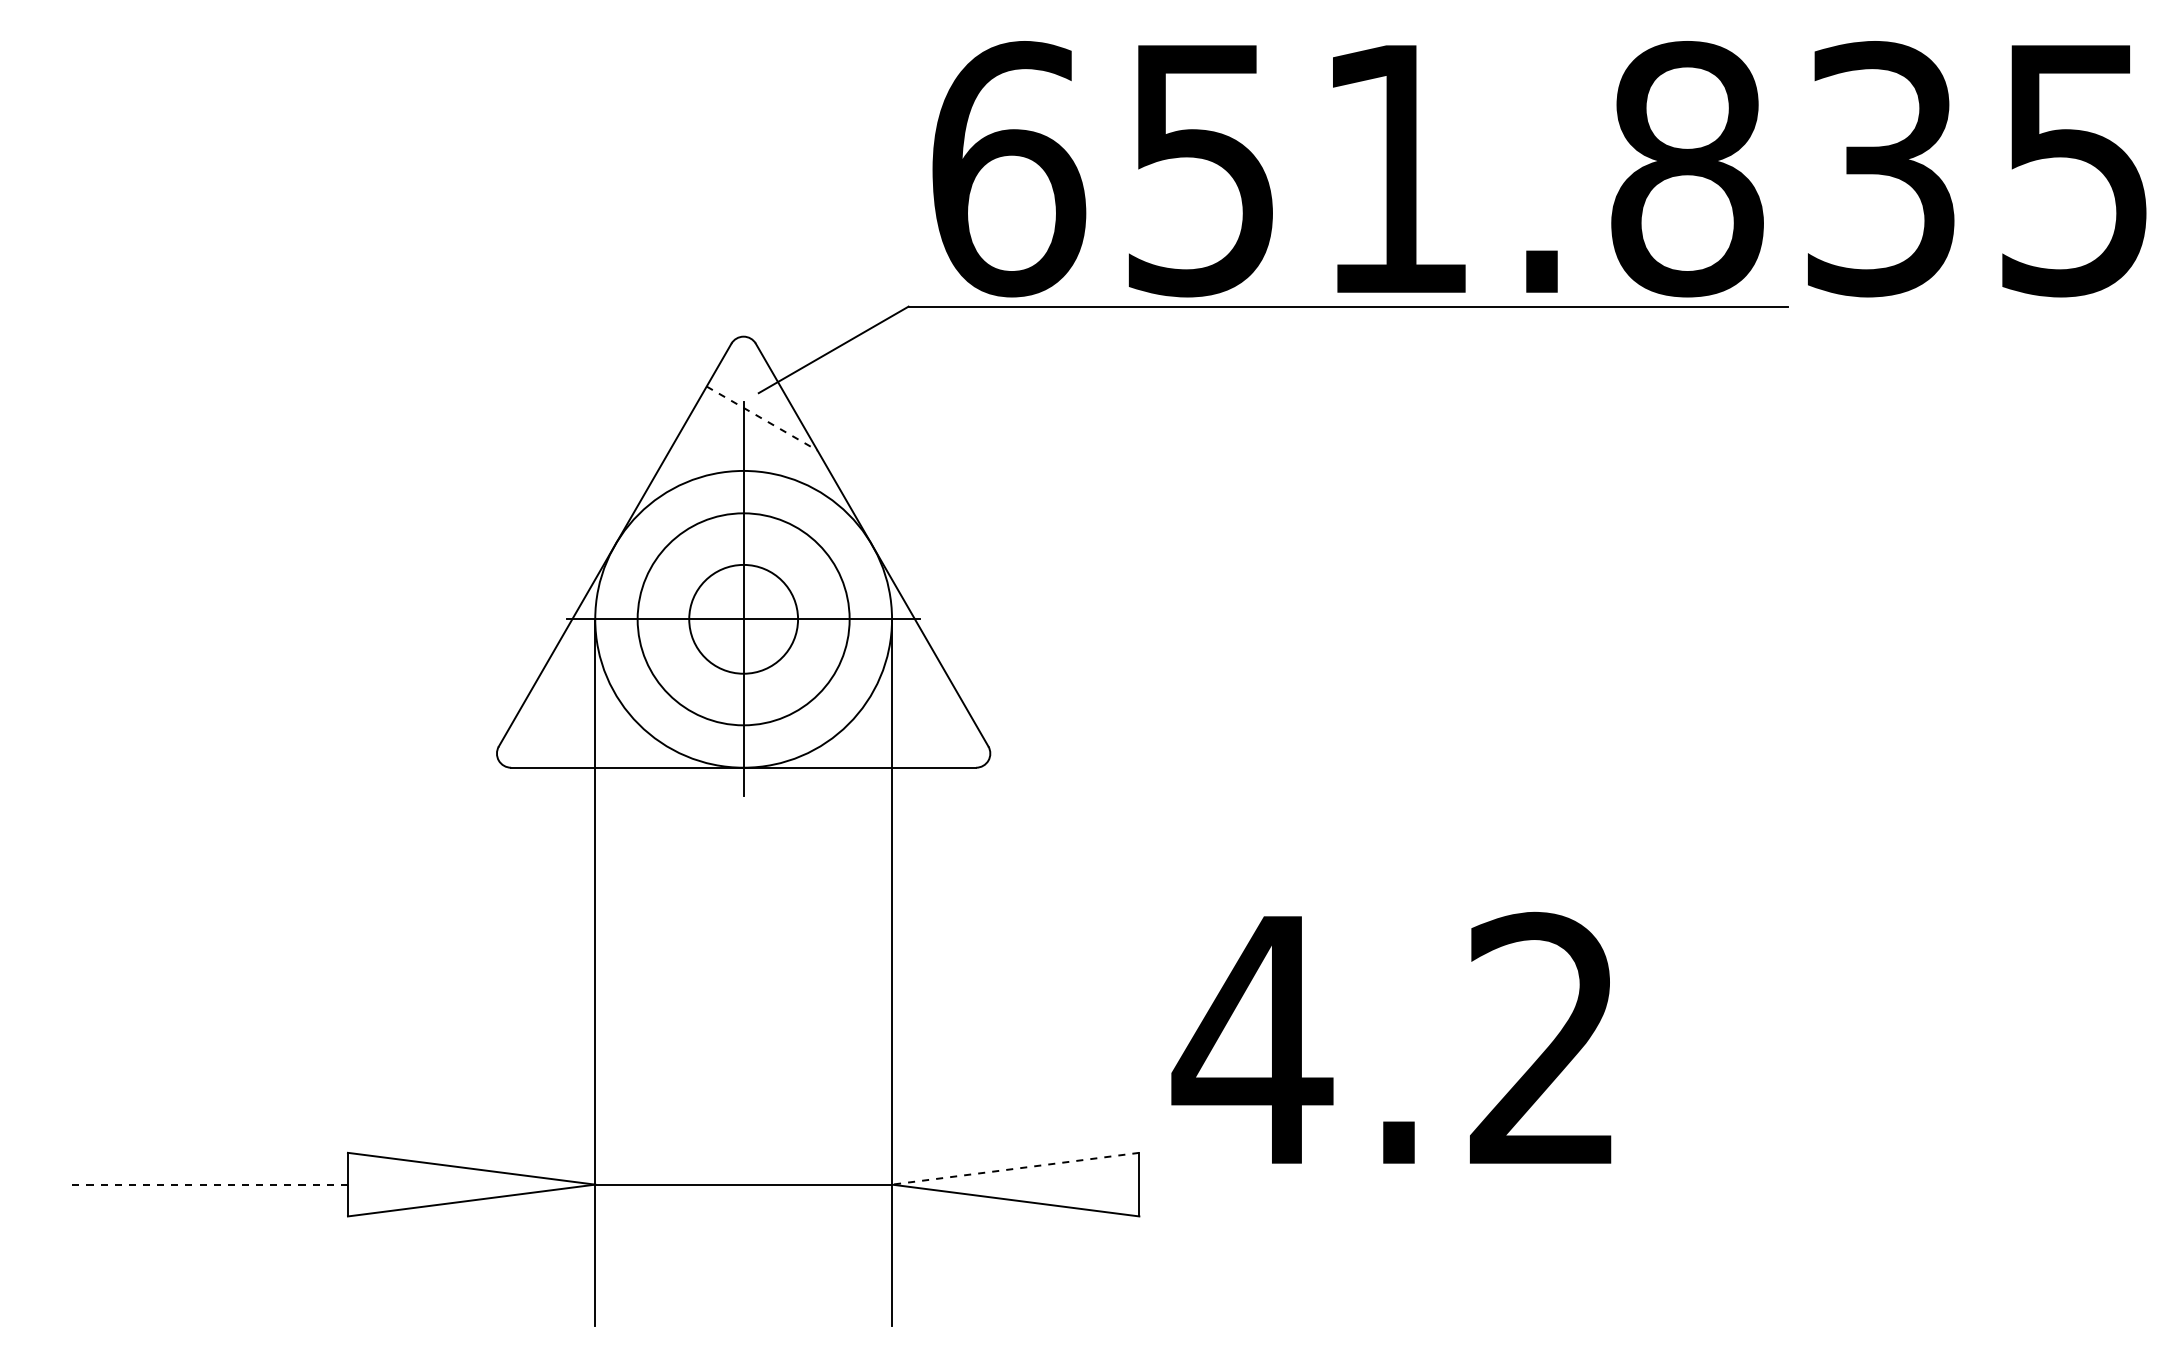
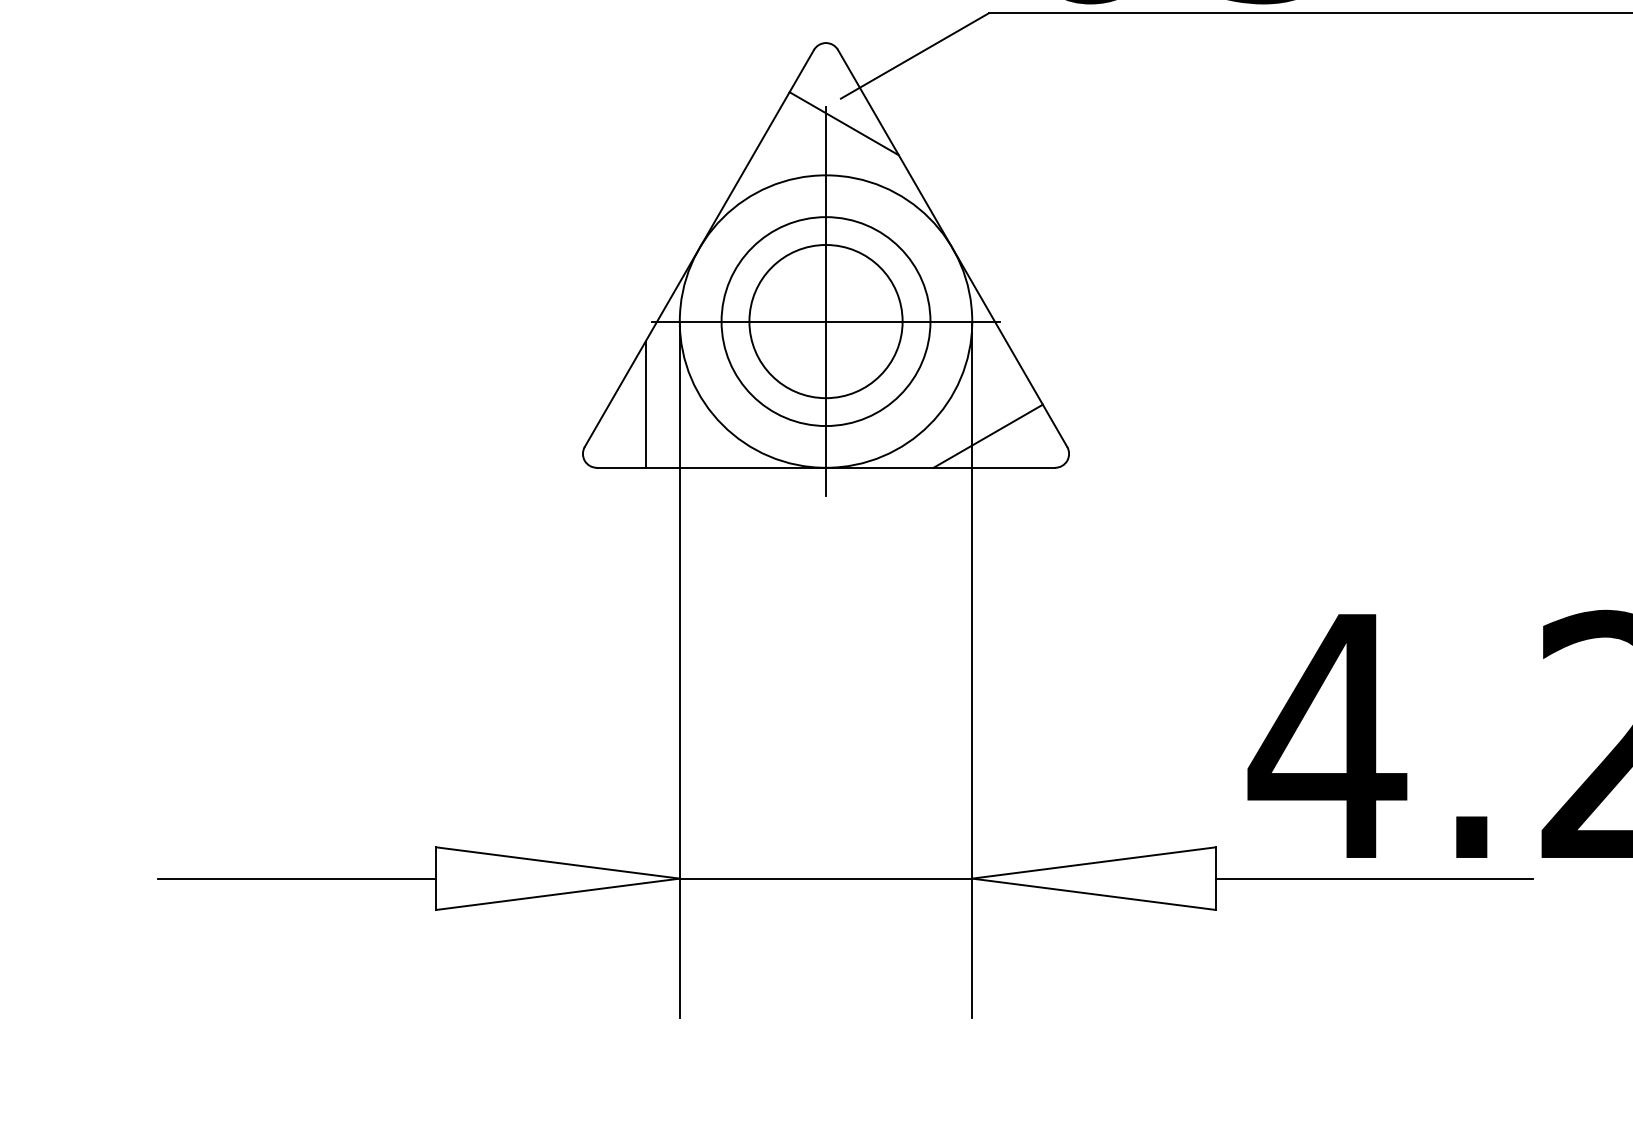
line: (762, 418) -> (844, 123), dashed -> solid
circle: (743, 619) -> (825, 321), size x1.43
line: (560, 703) -> (645, 404), added
line: (907, 735) -> (987, 436), added
line: (1015, 1168) -> (1093, 862), dashed -> solid
line: (206, 1184) -> (296, 878), dashed -> solid
line: (1300, 1184) -> (1374, 878), added

